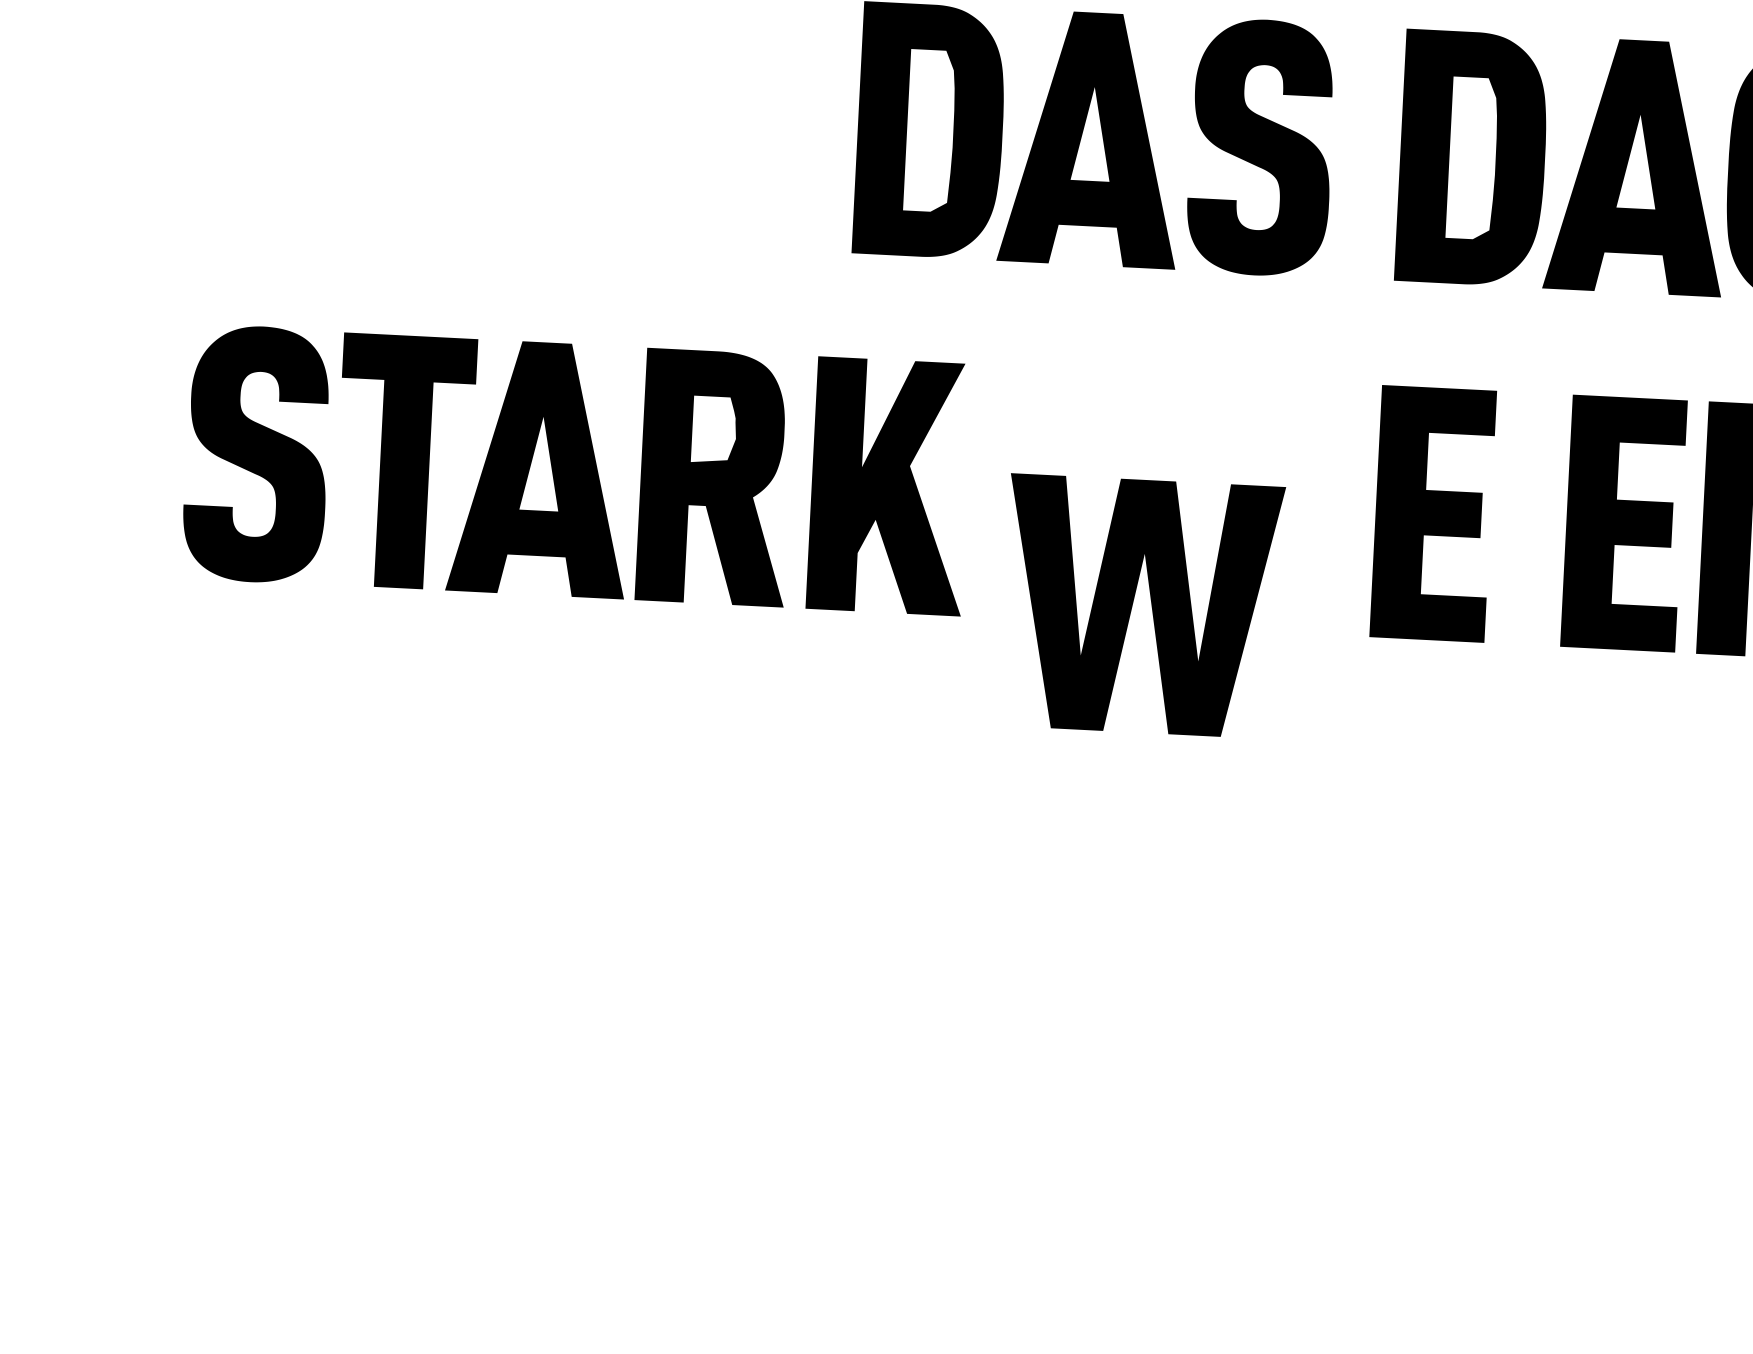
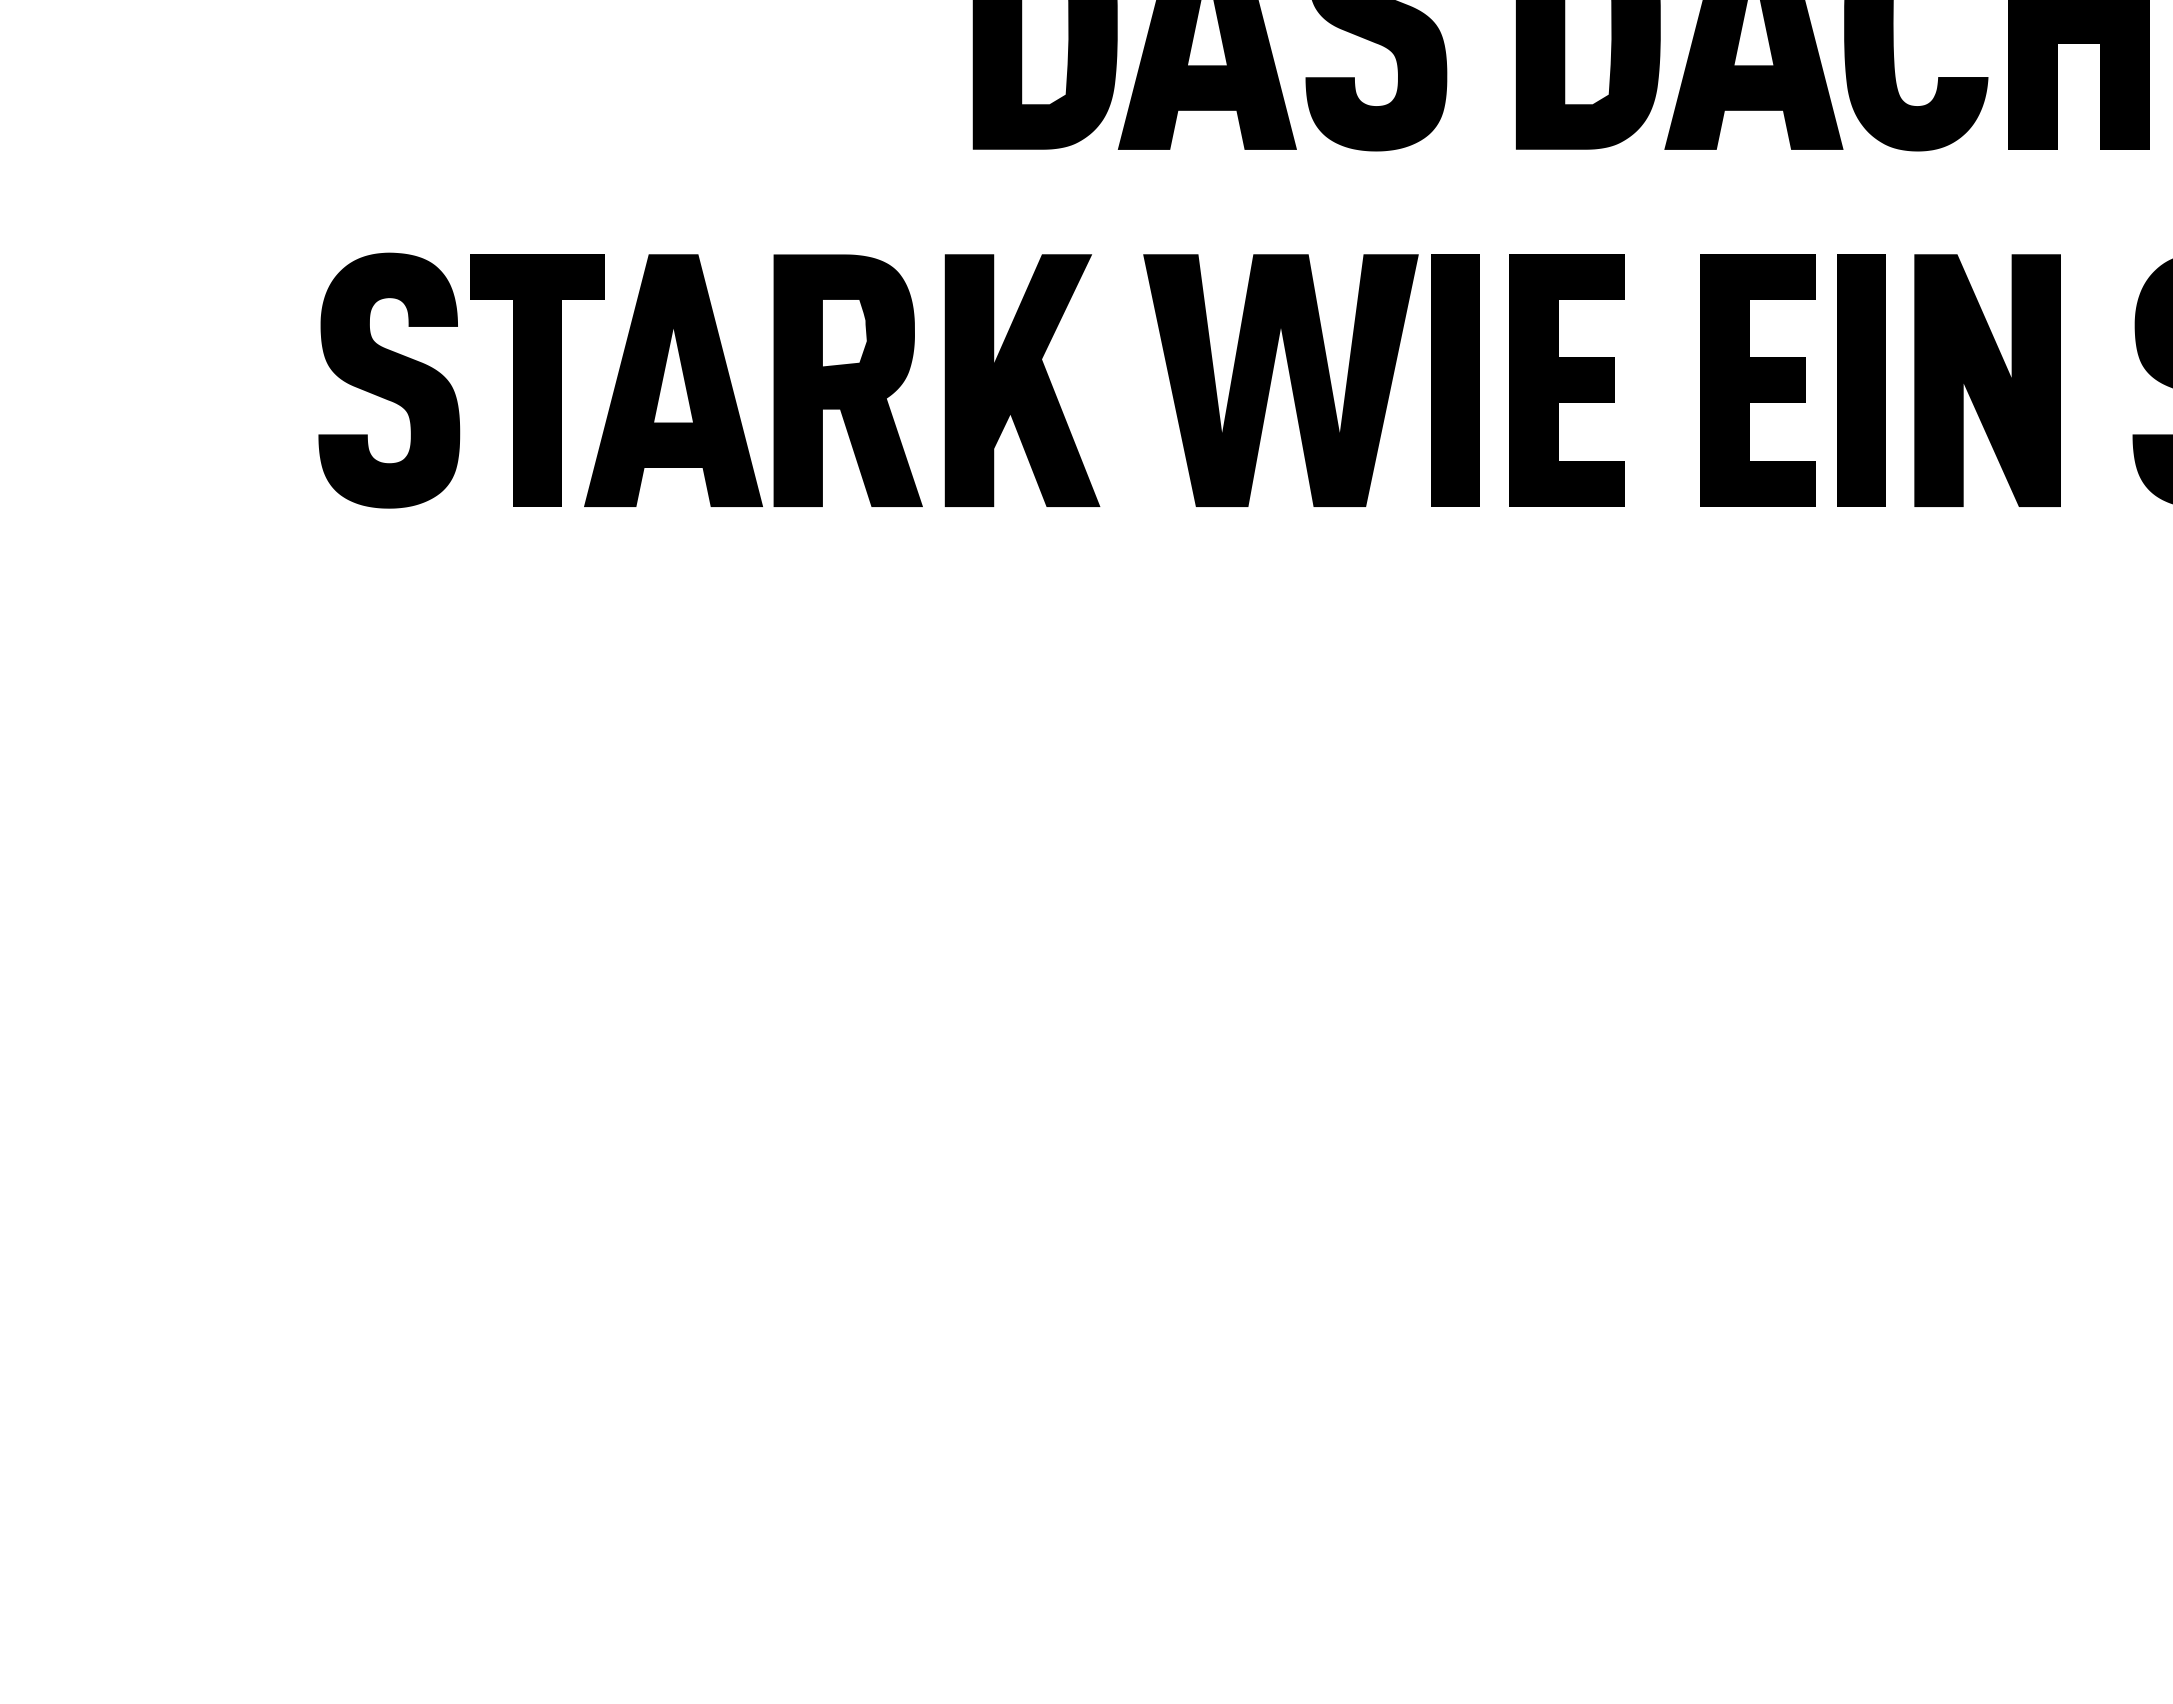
fill: (1320, 508) -> (1454, 380), added
part: (1133, 601) -> (1272, 376), moved

